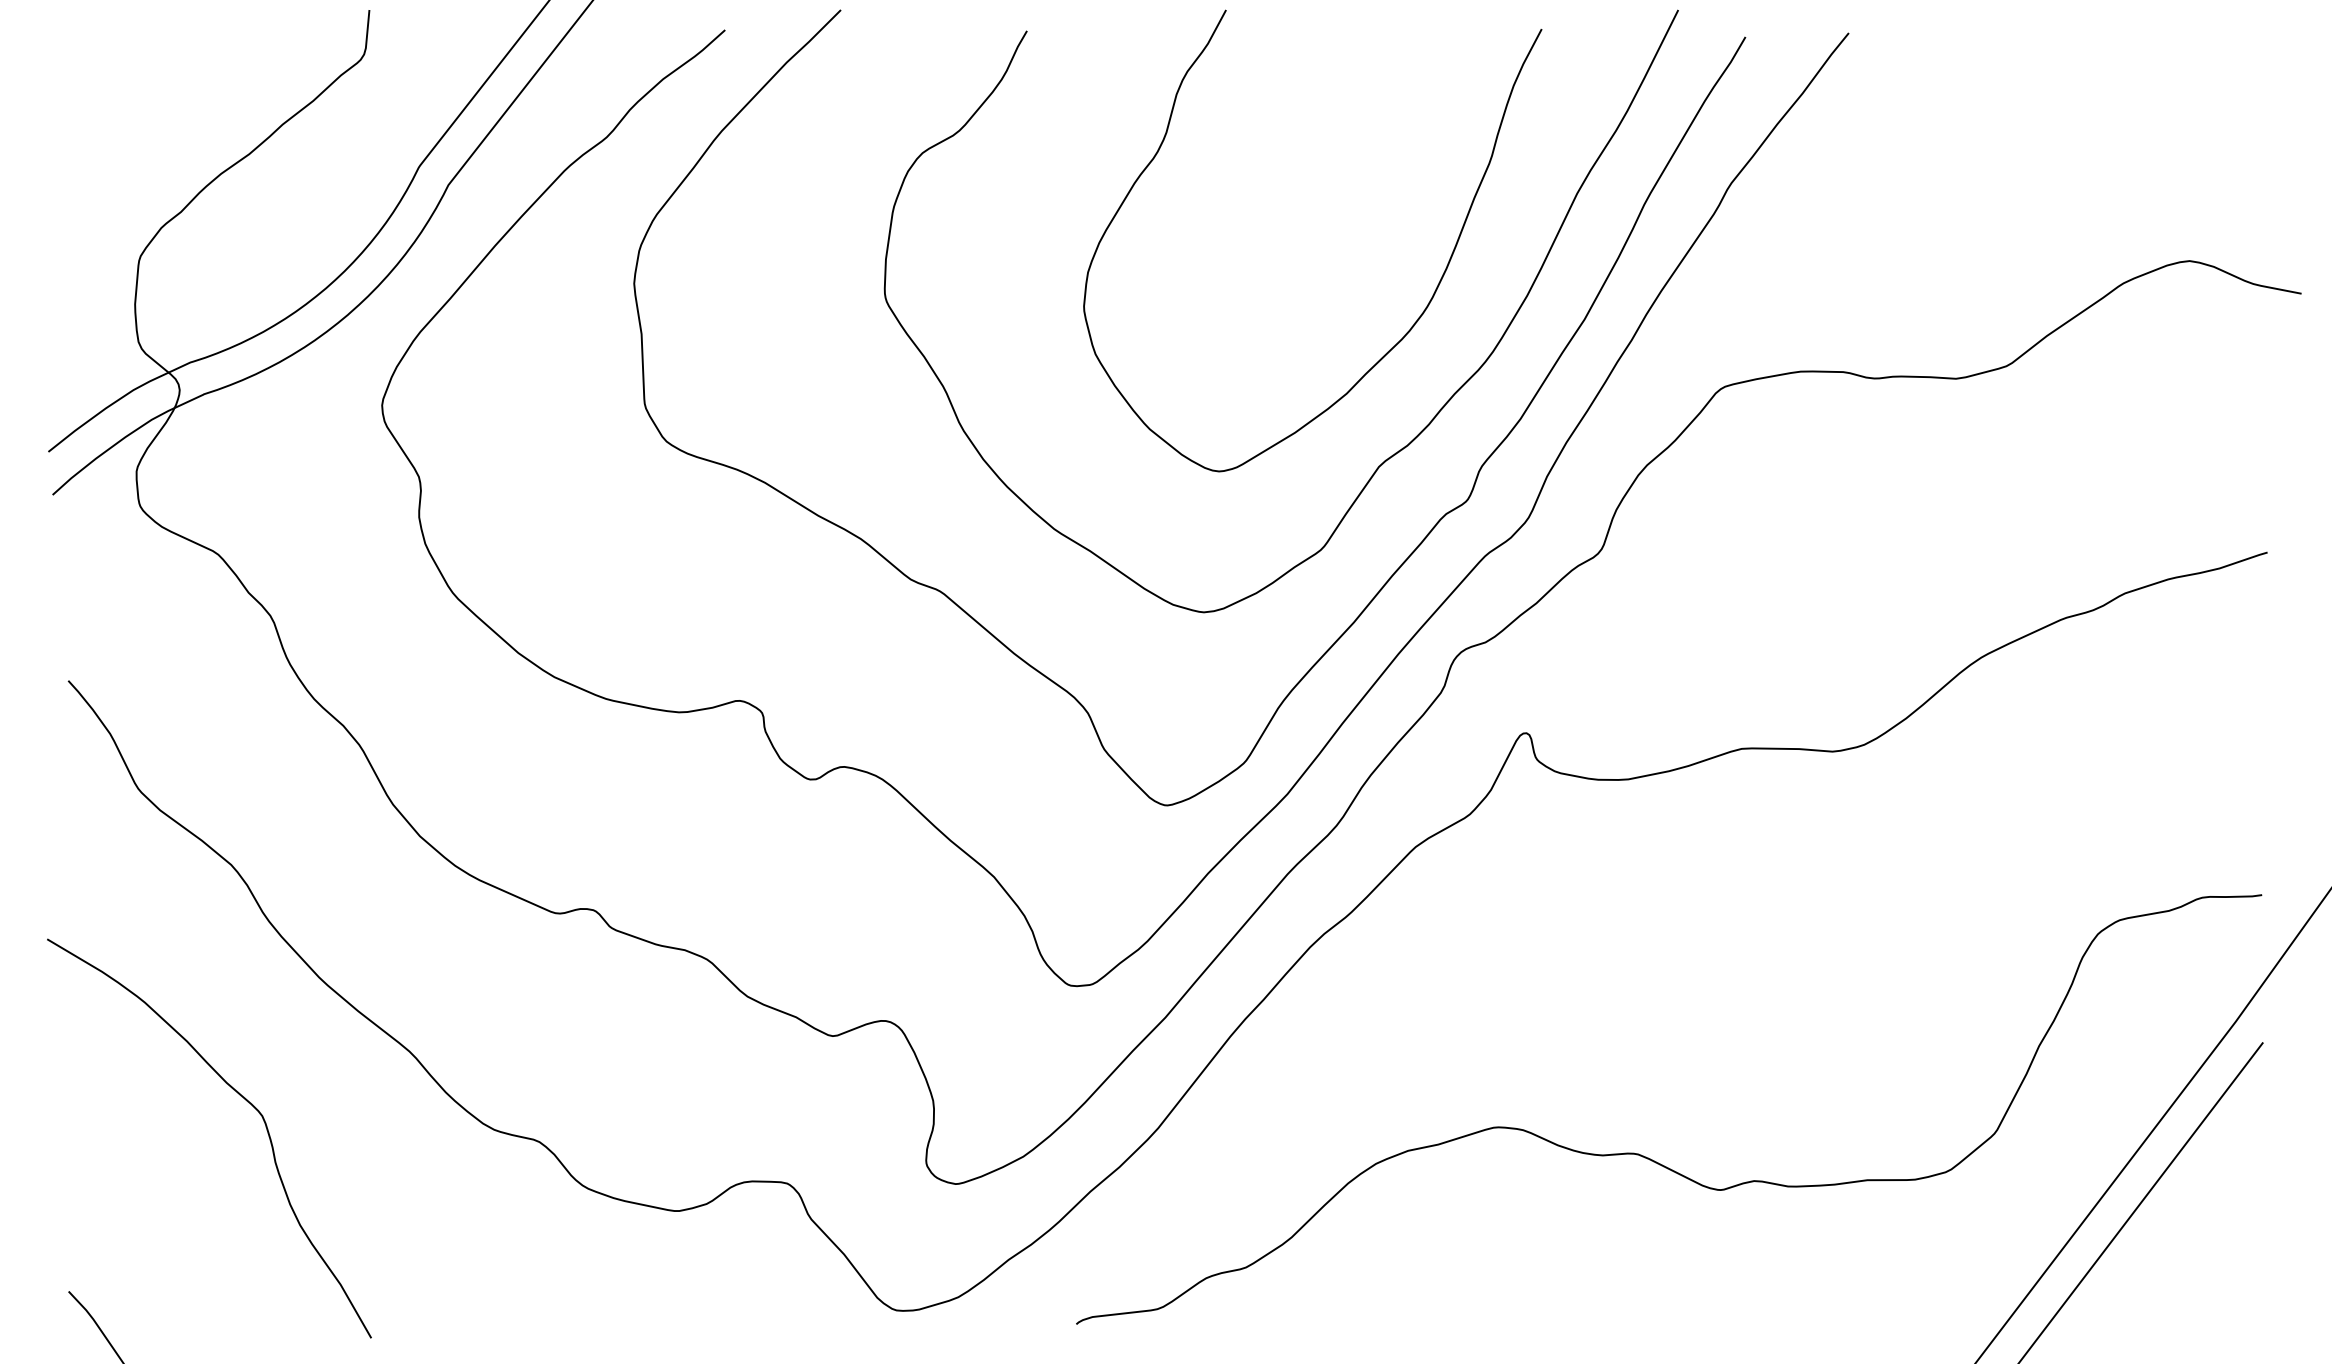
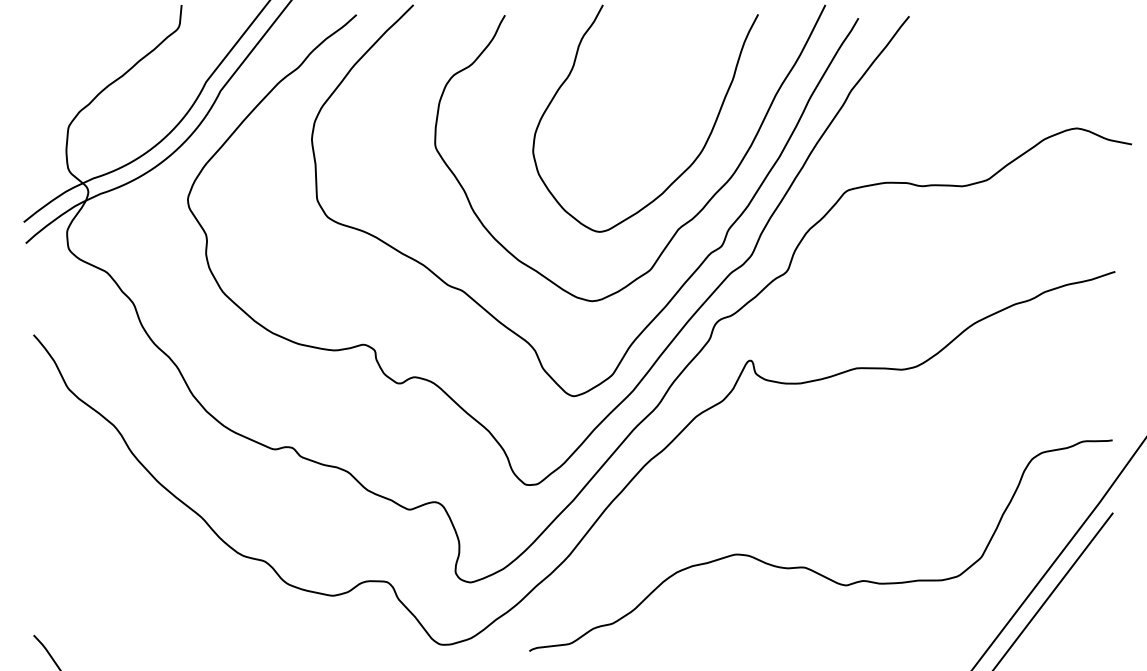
curve: (238, 1096) -> (117, 539), removed

